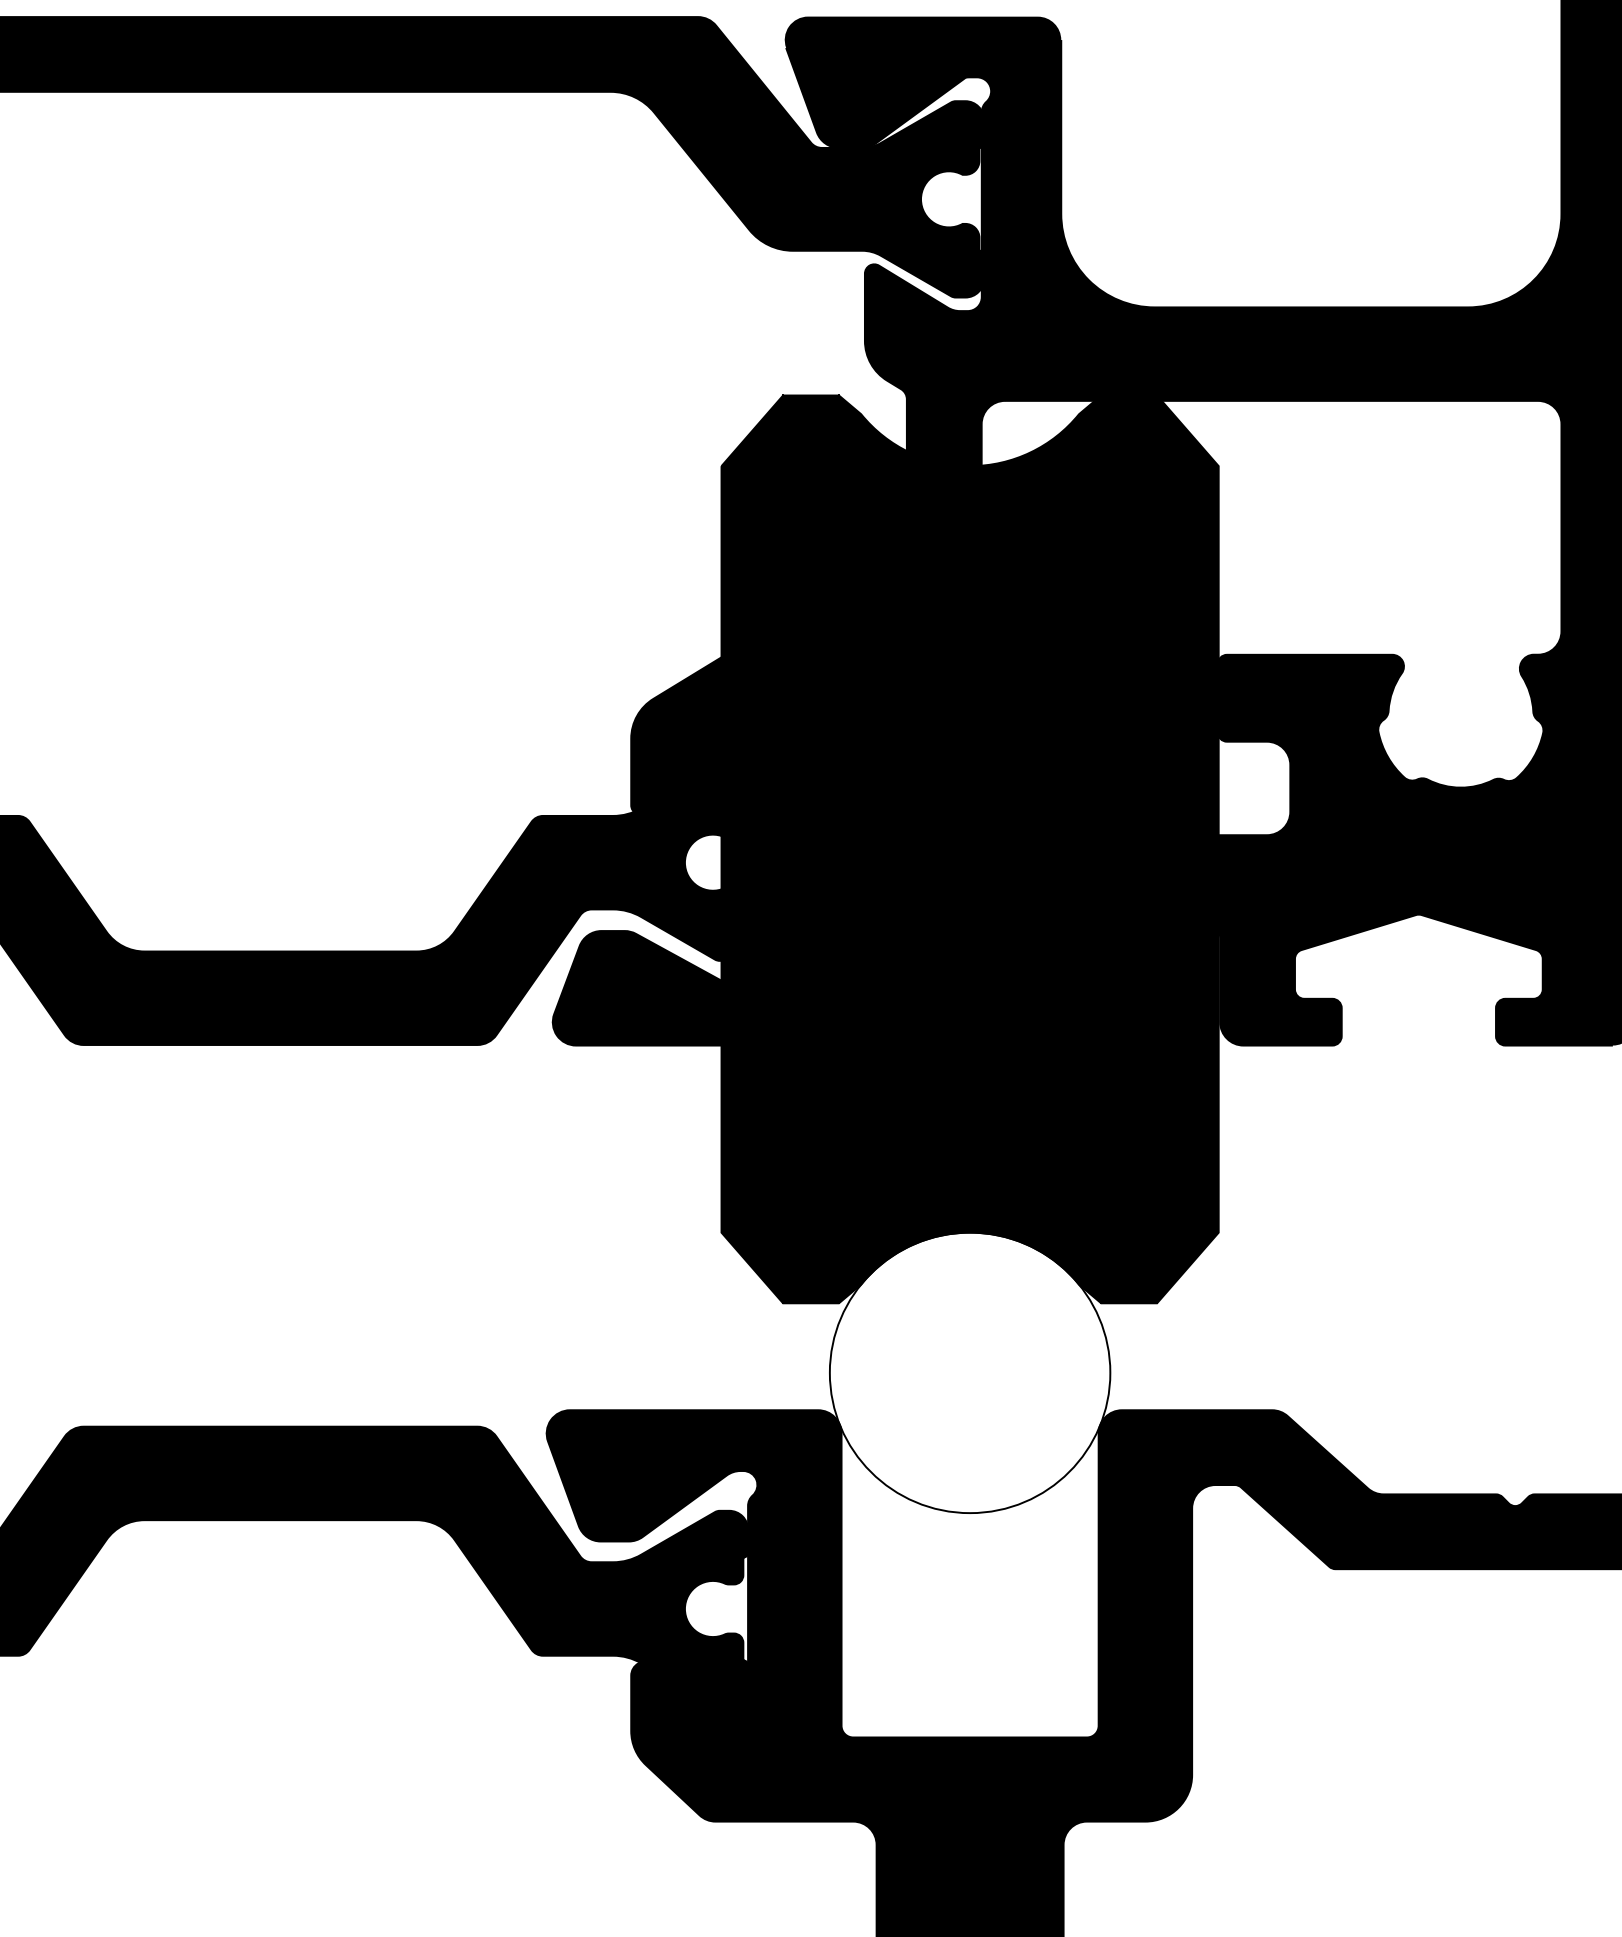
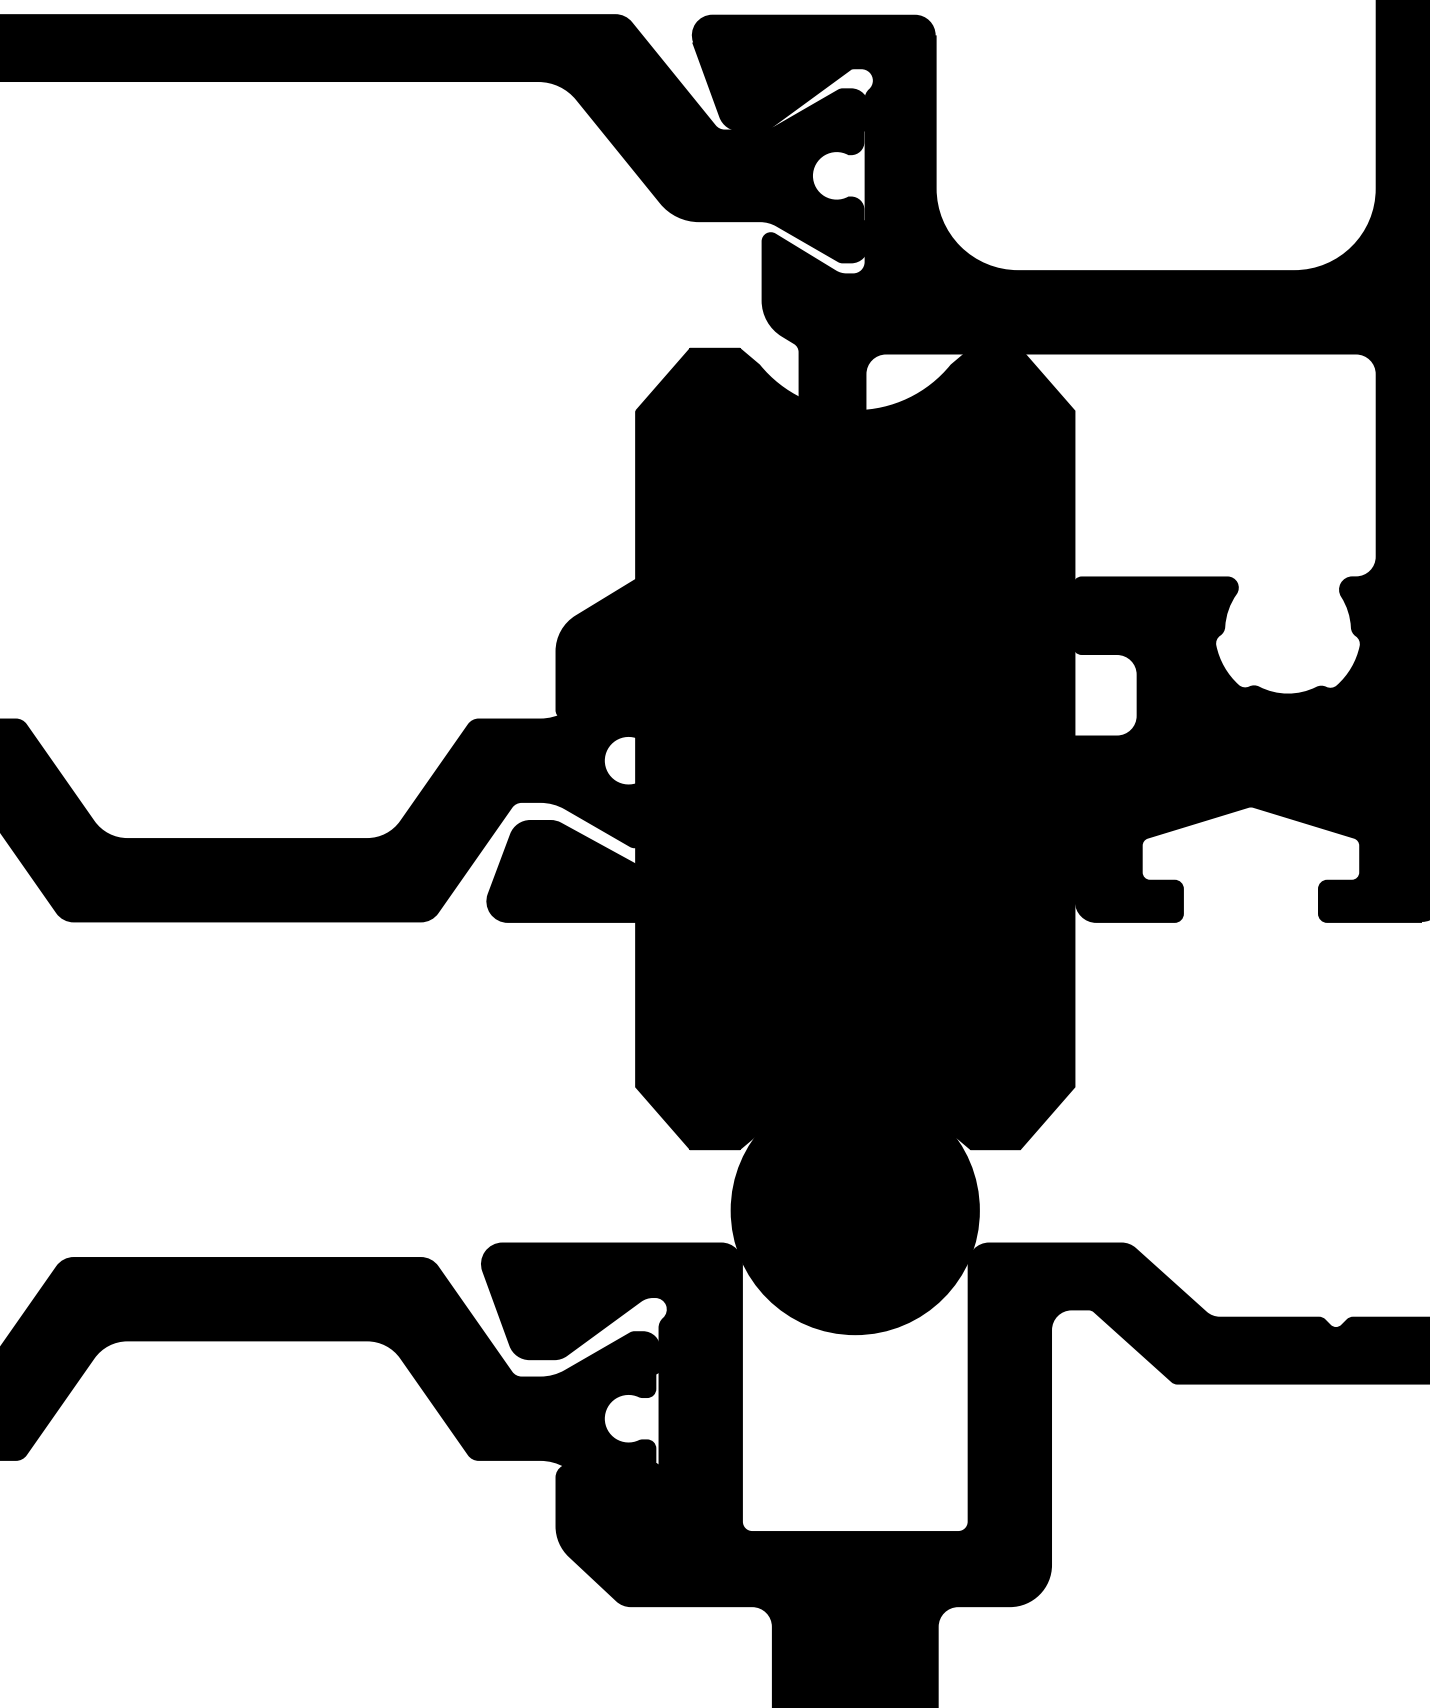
fill: (969, 1372) -> (854, 1210), added

